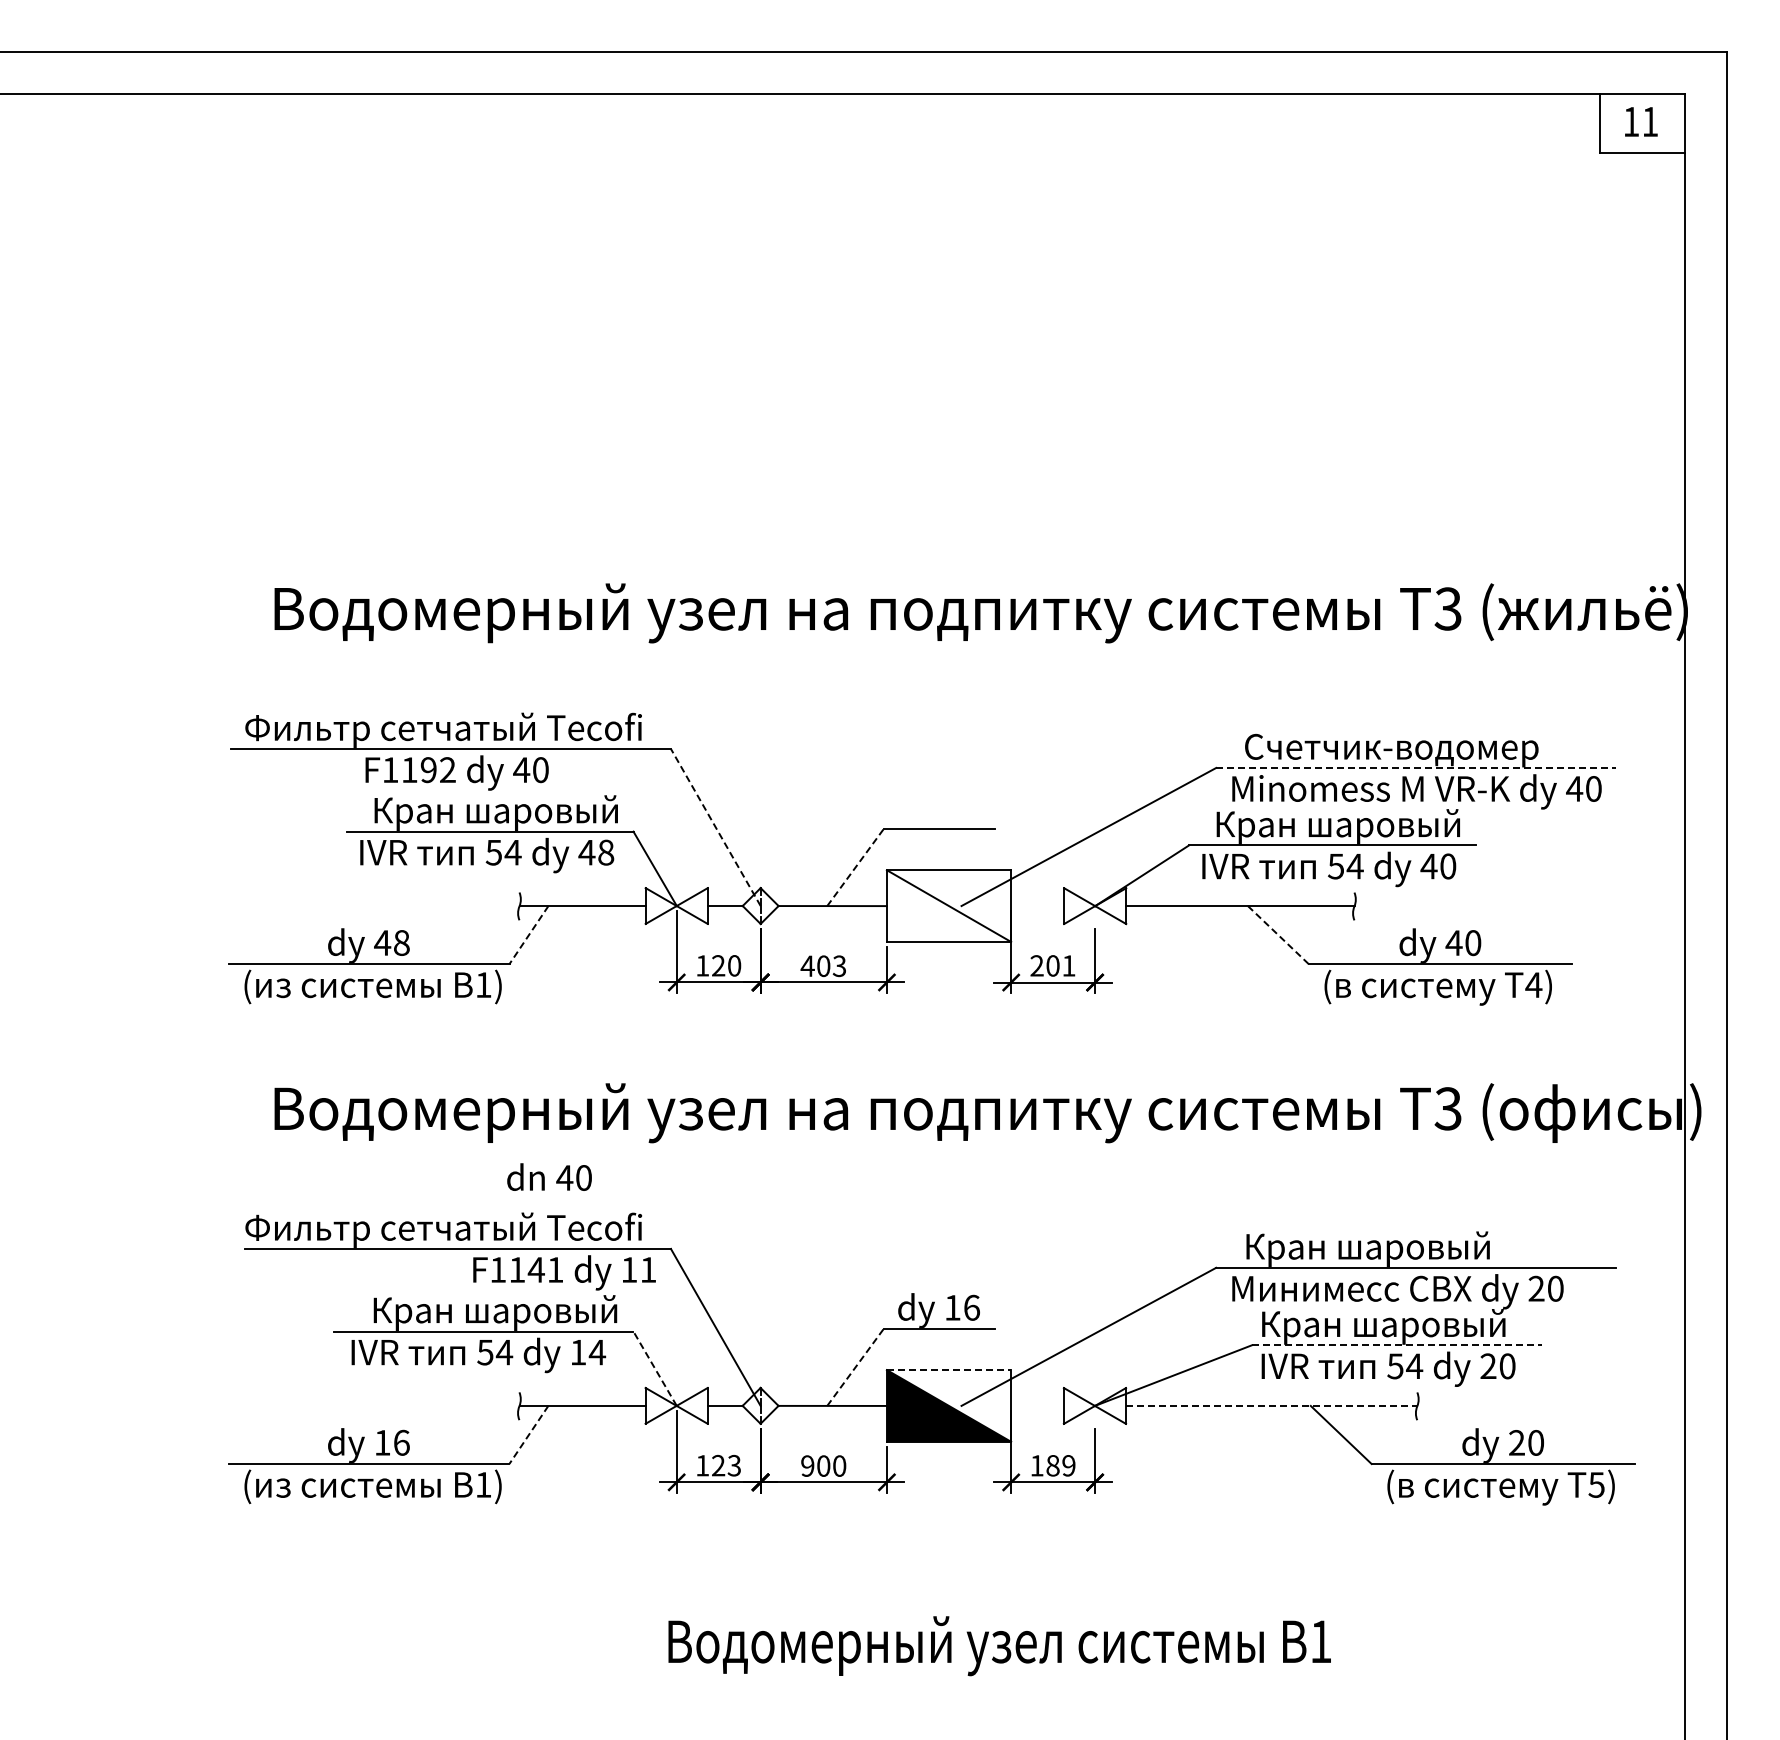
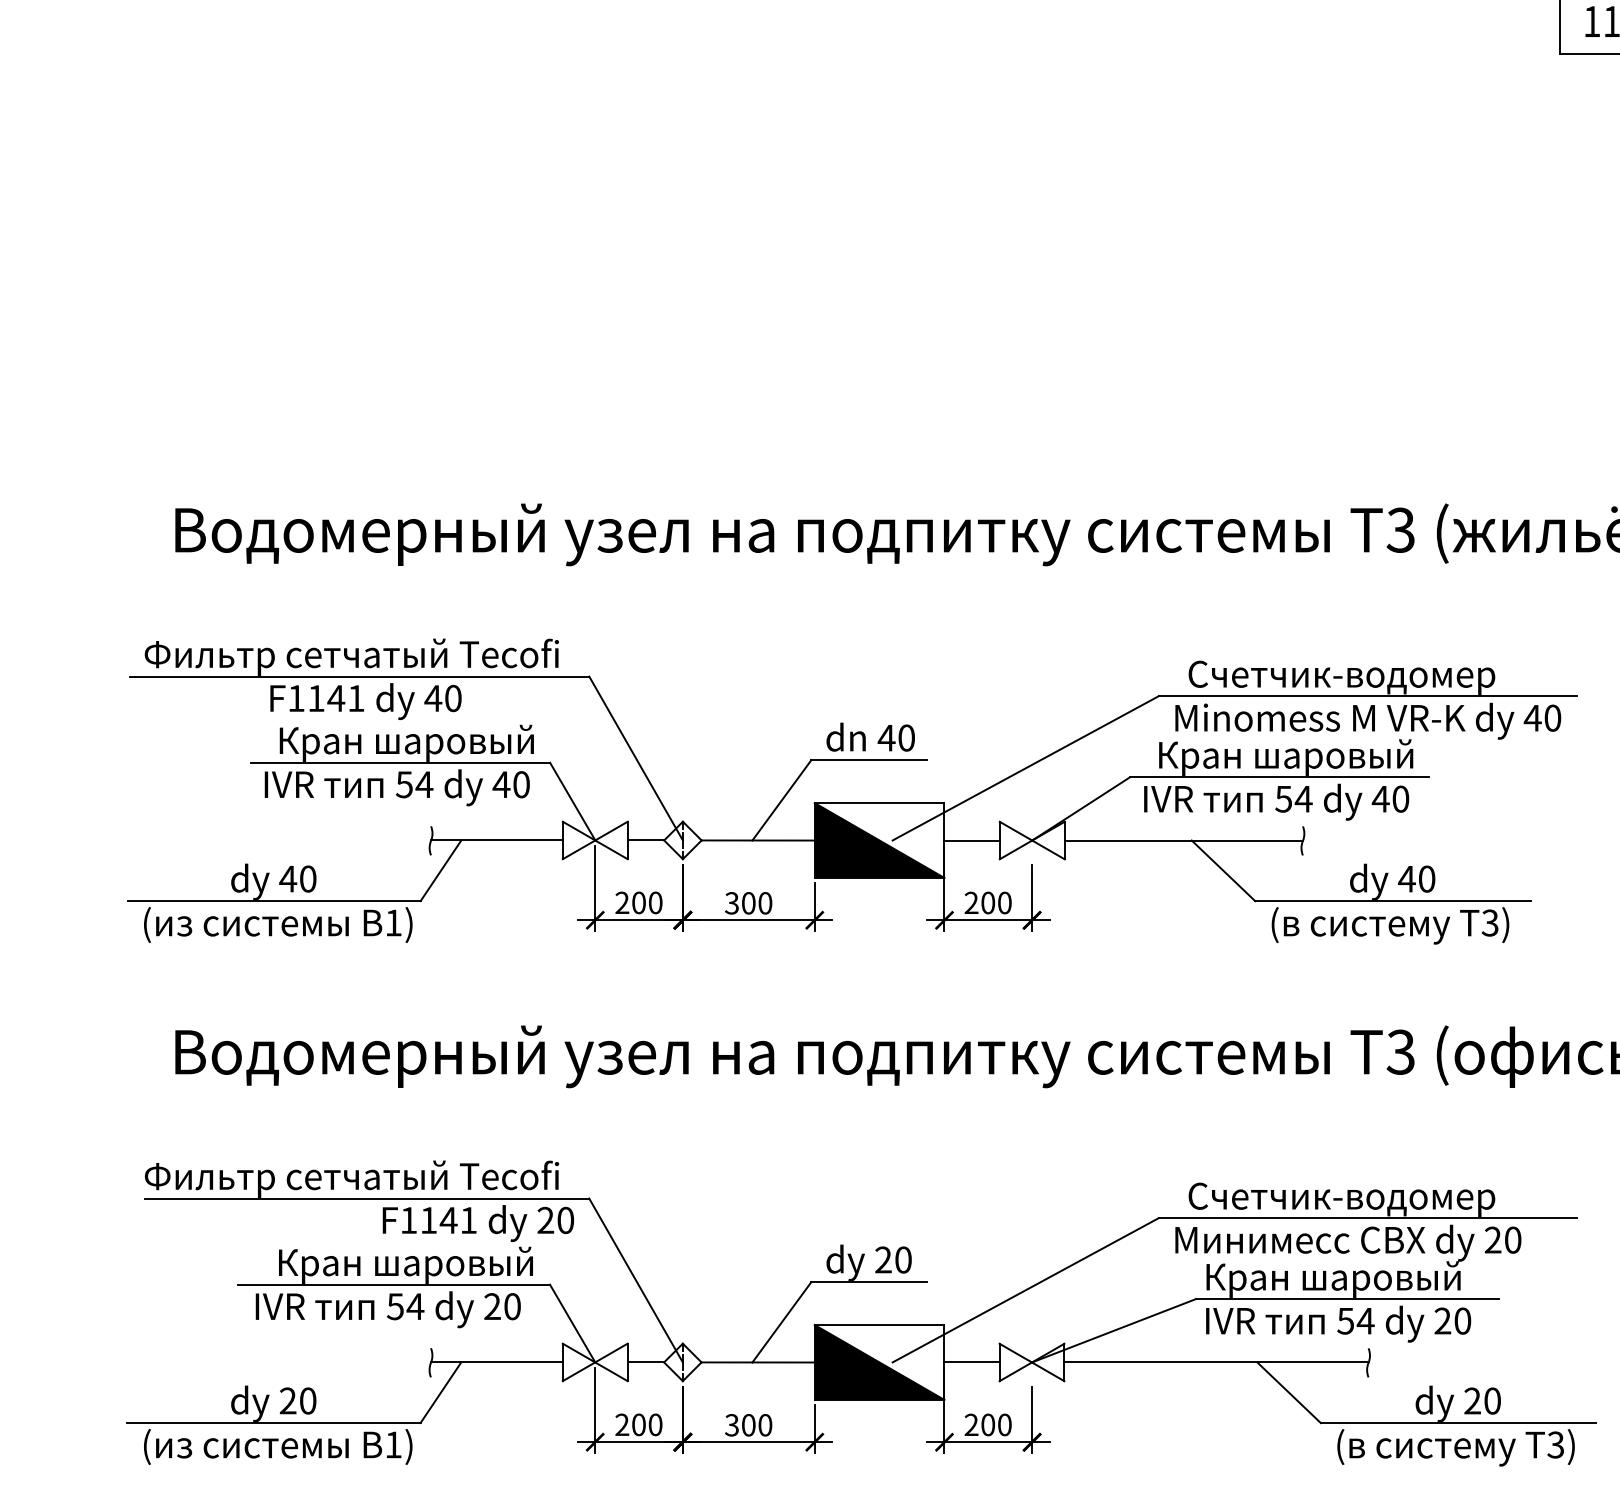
line: (1416, 767) -> (1367, 695), dashed -> solid
text: (437, 770) -> (345, 698), F1192 -> F1141
line: (715, 827) -> (635, 758), dashed -> solid
text: (606, 852) -> (521, 784), 48 -> 40
line: (855, 867) -> (781, 800), dashed -> solid
fill: (948, 905) -> (879, 839), added
line: (1037, 906) -> (971, 840), added
line: (529, 935) -> (441, 871), dashed -> solid
line: (1278, 935) -> (1223, 871), dashed -> solid
text: (401, 942) -> (307, 878), 48 -> 40
text: (710, 965) -> (630, 902), 120 -> 200
text: (1068, 965) -> (1004, 902), 201 -> 200
text: (823, 966) -> (748, 903), 403 -> 300
text: (1533, 985) -> (1489, 923), 4) -> 3)
text: (549, 1176) -> (870, 736), moved
text: (1391, 1248) -> (1341, 1198), Кран шаровый -> Счетчик-водомер
text: (638, 1269) -> (555, 1219), 11 -> 20
text: (961, 1307) -> (892, 1259), 16 -> 20
line: (1397, 1345) -> (1347, 1299), dashed -> solid
text: (588, 1352) -> (503, 1306), 14 -> 20
line: (855, 1367) -> (781, 1322), dashed -> solid
line: (654, 1368) -> (572, 1323), dashed -> solid
line: (949, 1370) -> (880, 1325), dashed -> solid
line: (1037, 1405) -> (971, 1362), added
line: (1271, 1405) -> (1216, 1362), dashed -> solid
line: (528, 1434) -> (440, 1392), dashed -> solid
text: (391, 1442) -> (297, 1400), 16 -> 20
text: (718, 1465) -> (638, 1424), 123 -> 200
text: (807, 1465) -> (731, 1424), 900 -> 300
text: (1052, 1465) -> (987, 1424), 189 -> 200
text: (1596, 1484) -> (1555, 1444), 5) -> 3)

